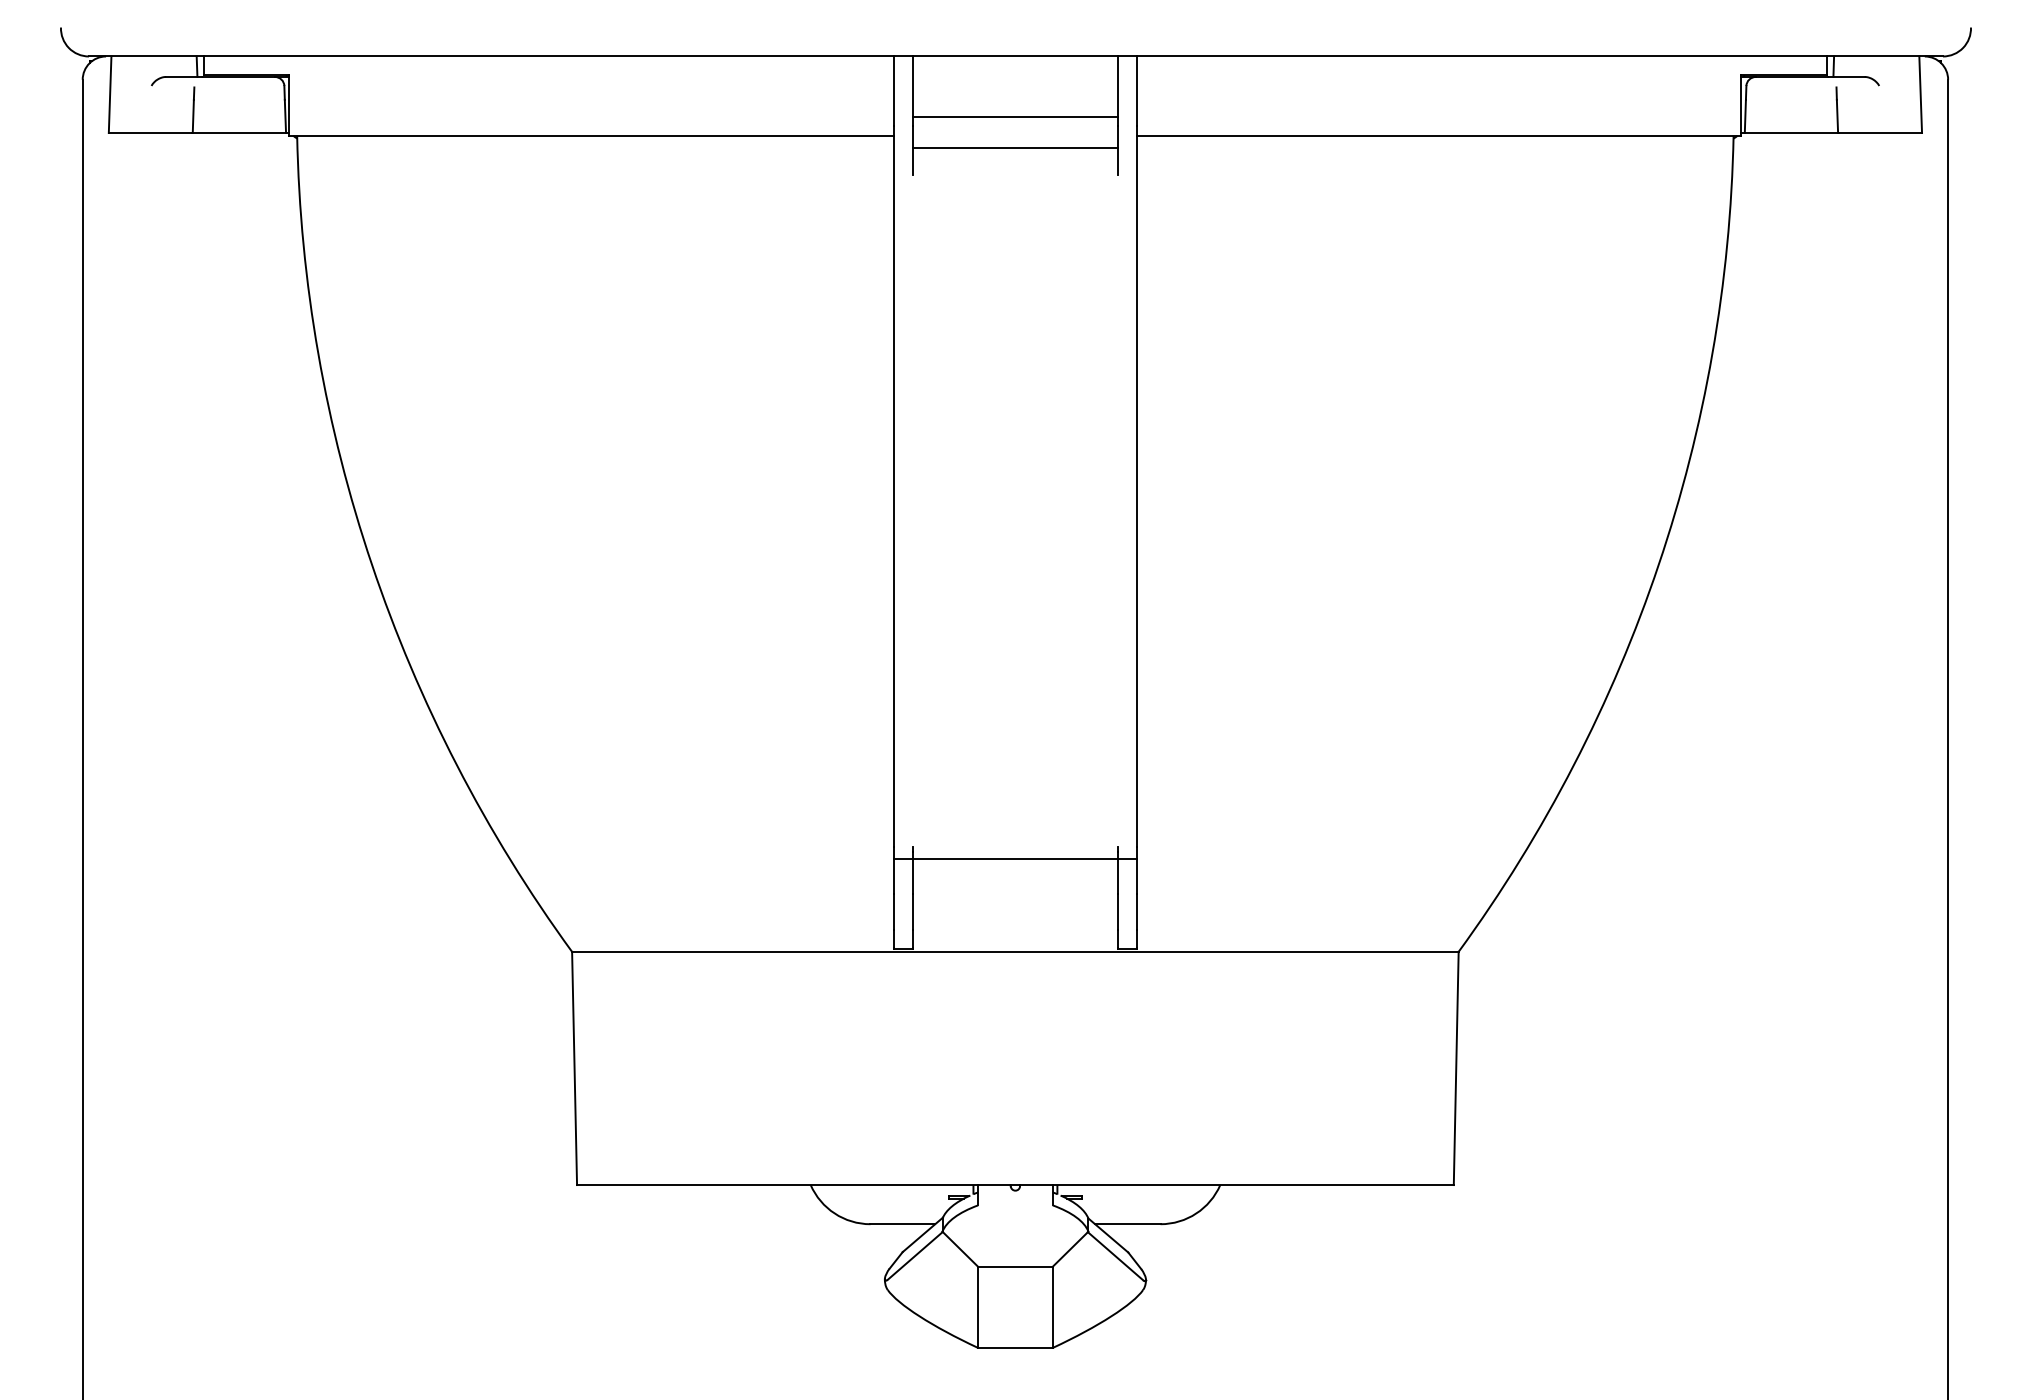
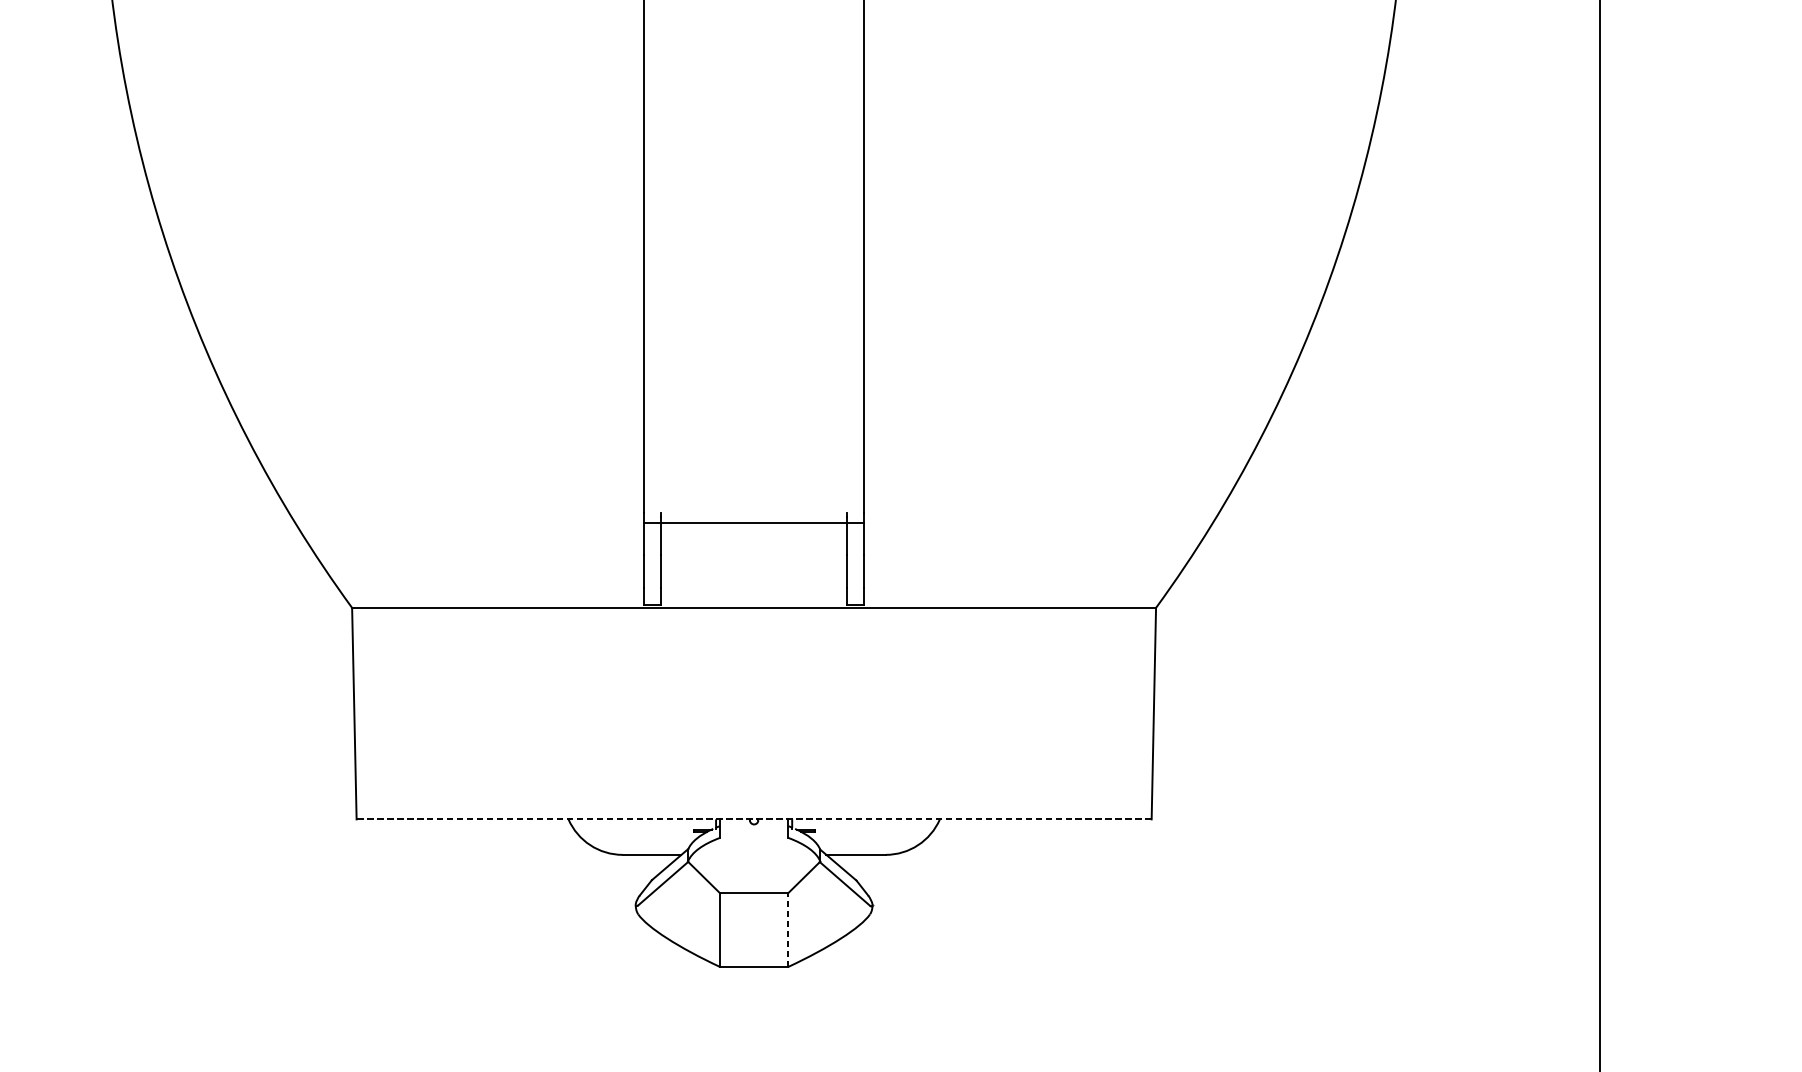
line: (1014, 1185) -> (753, 819), solid -> dashed
line: (1052, 1307) -> (787, 930), solid -> dashed

